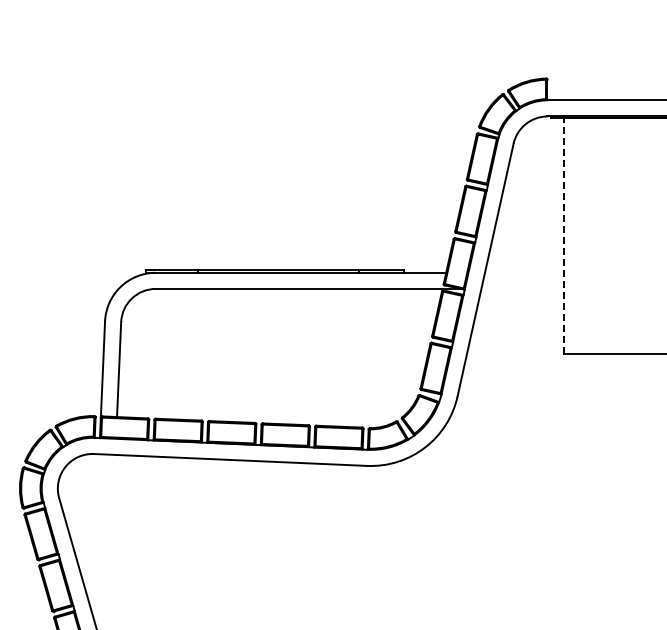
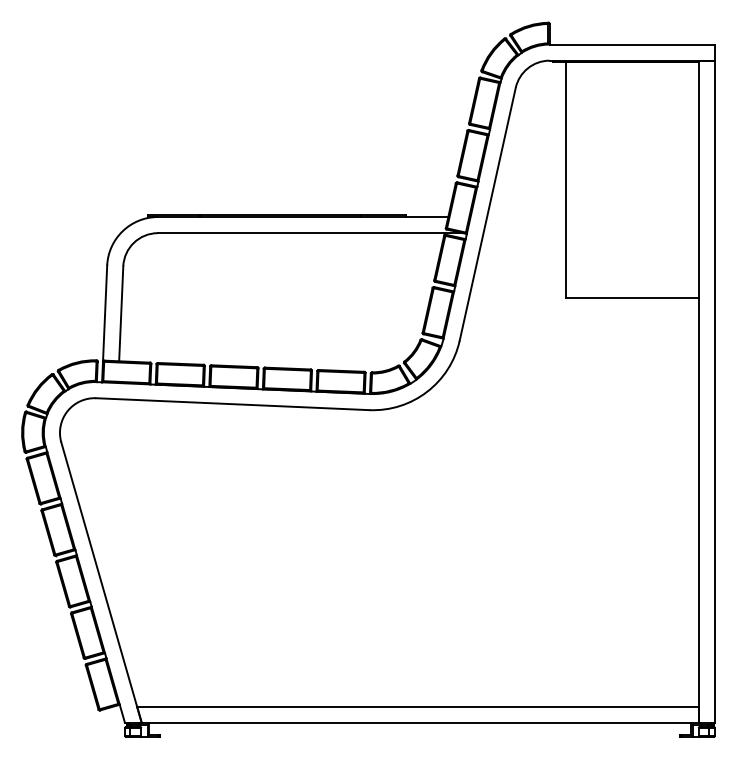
line: (563, 236) -> (565, 180), dashed -> solid

